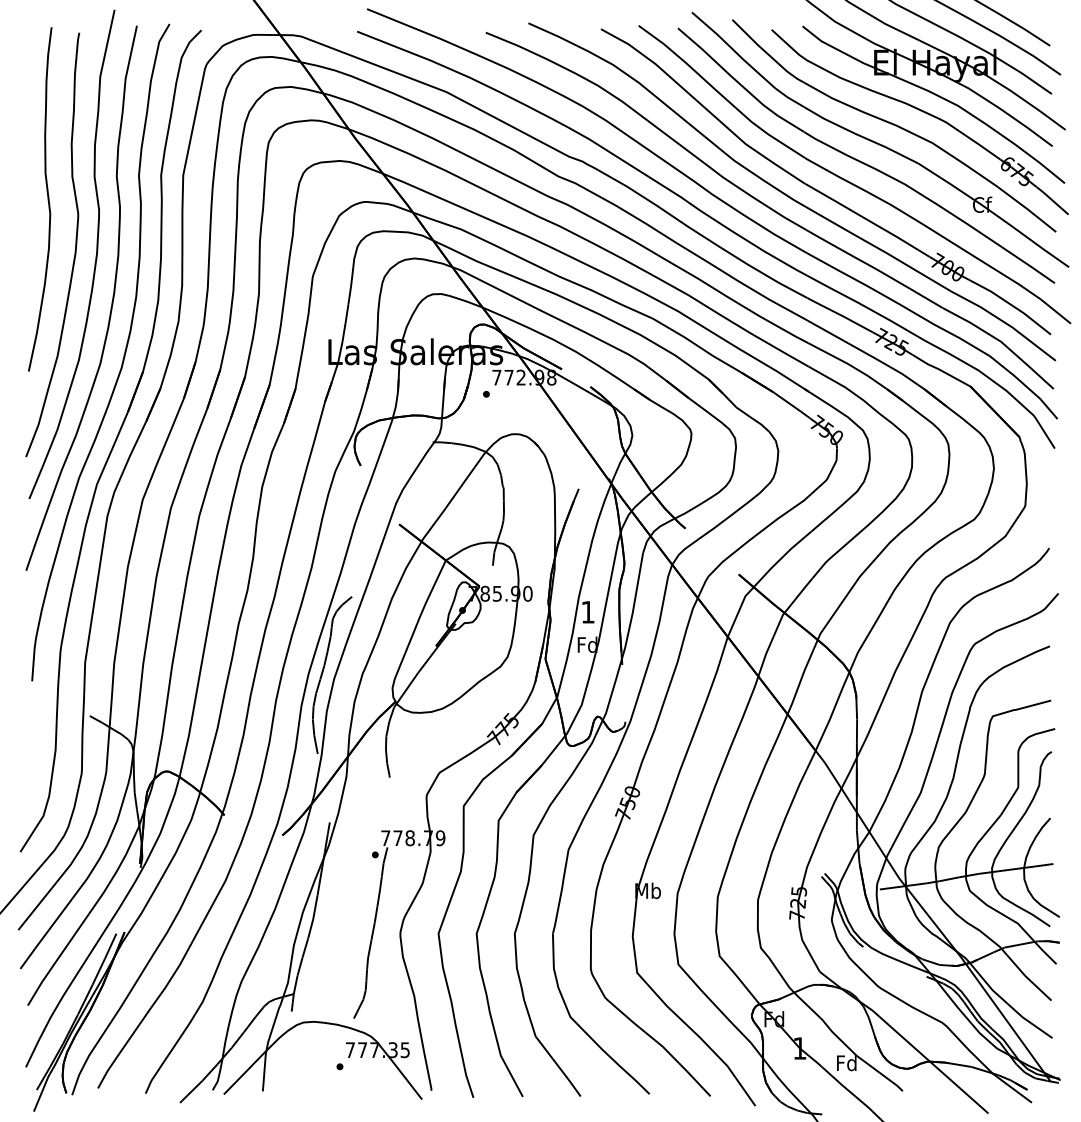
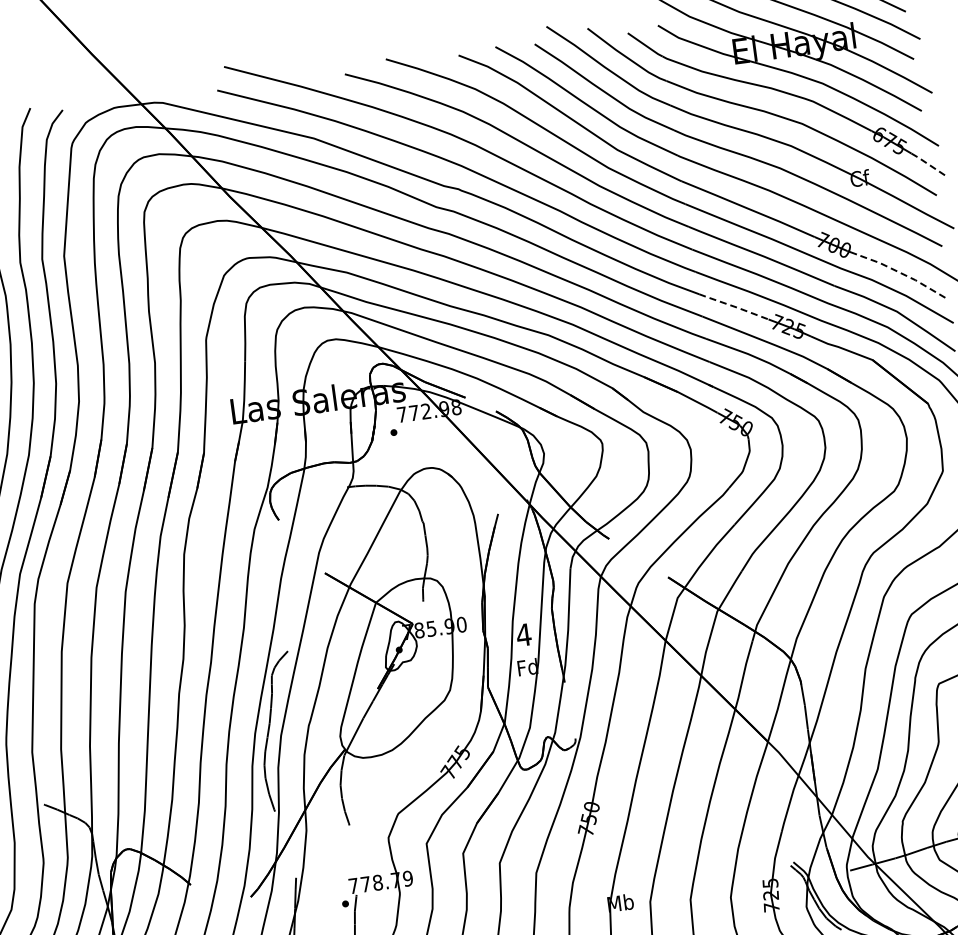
line: (1052, 200) -> (928, 164), solid -> dashed
line: (1011, 305) -> (902, 274), solid -> dashed
line: (840, 314) -> (734, 306), solid -> dashed
text: (587, 612) -> (523, 635), 1 -> 4

